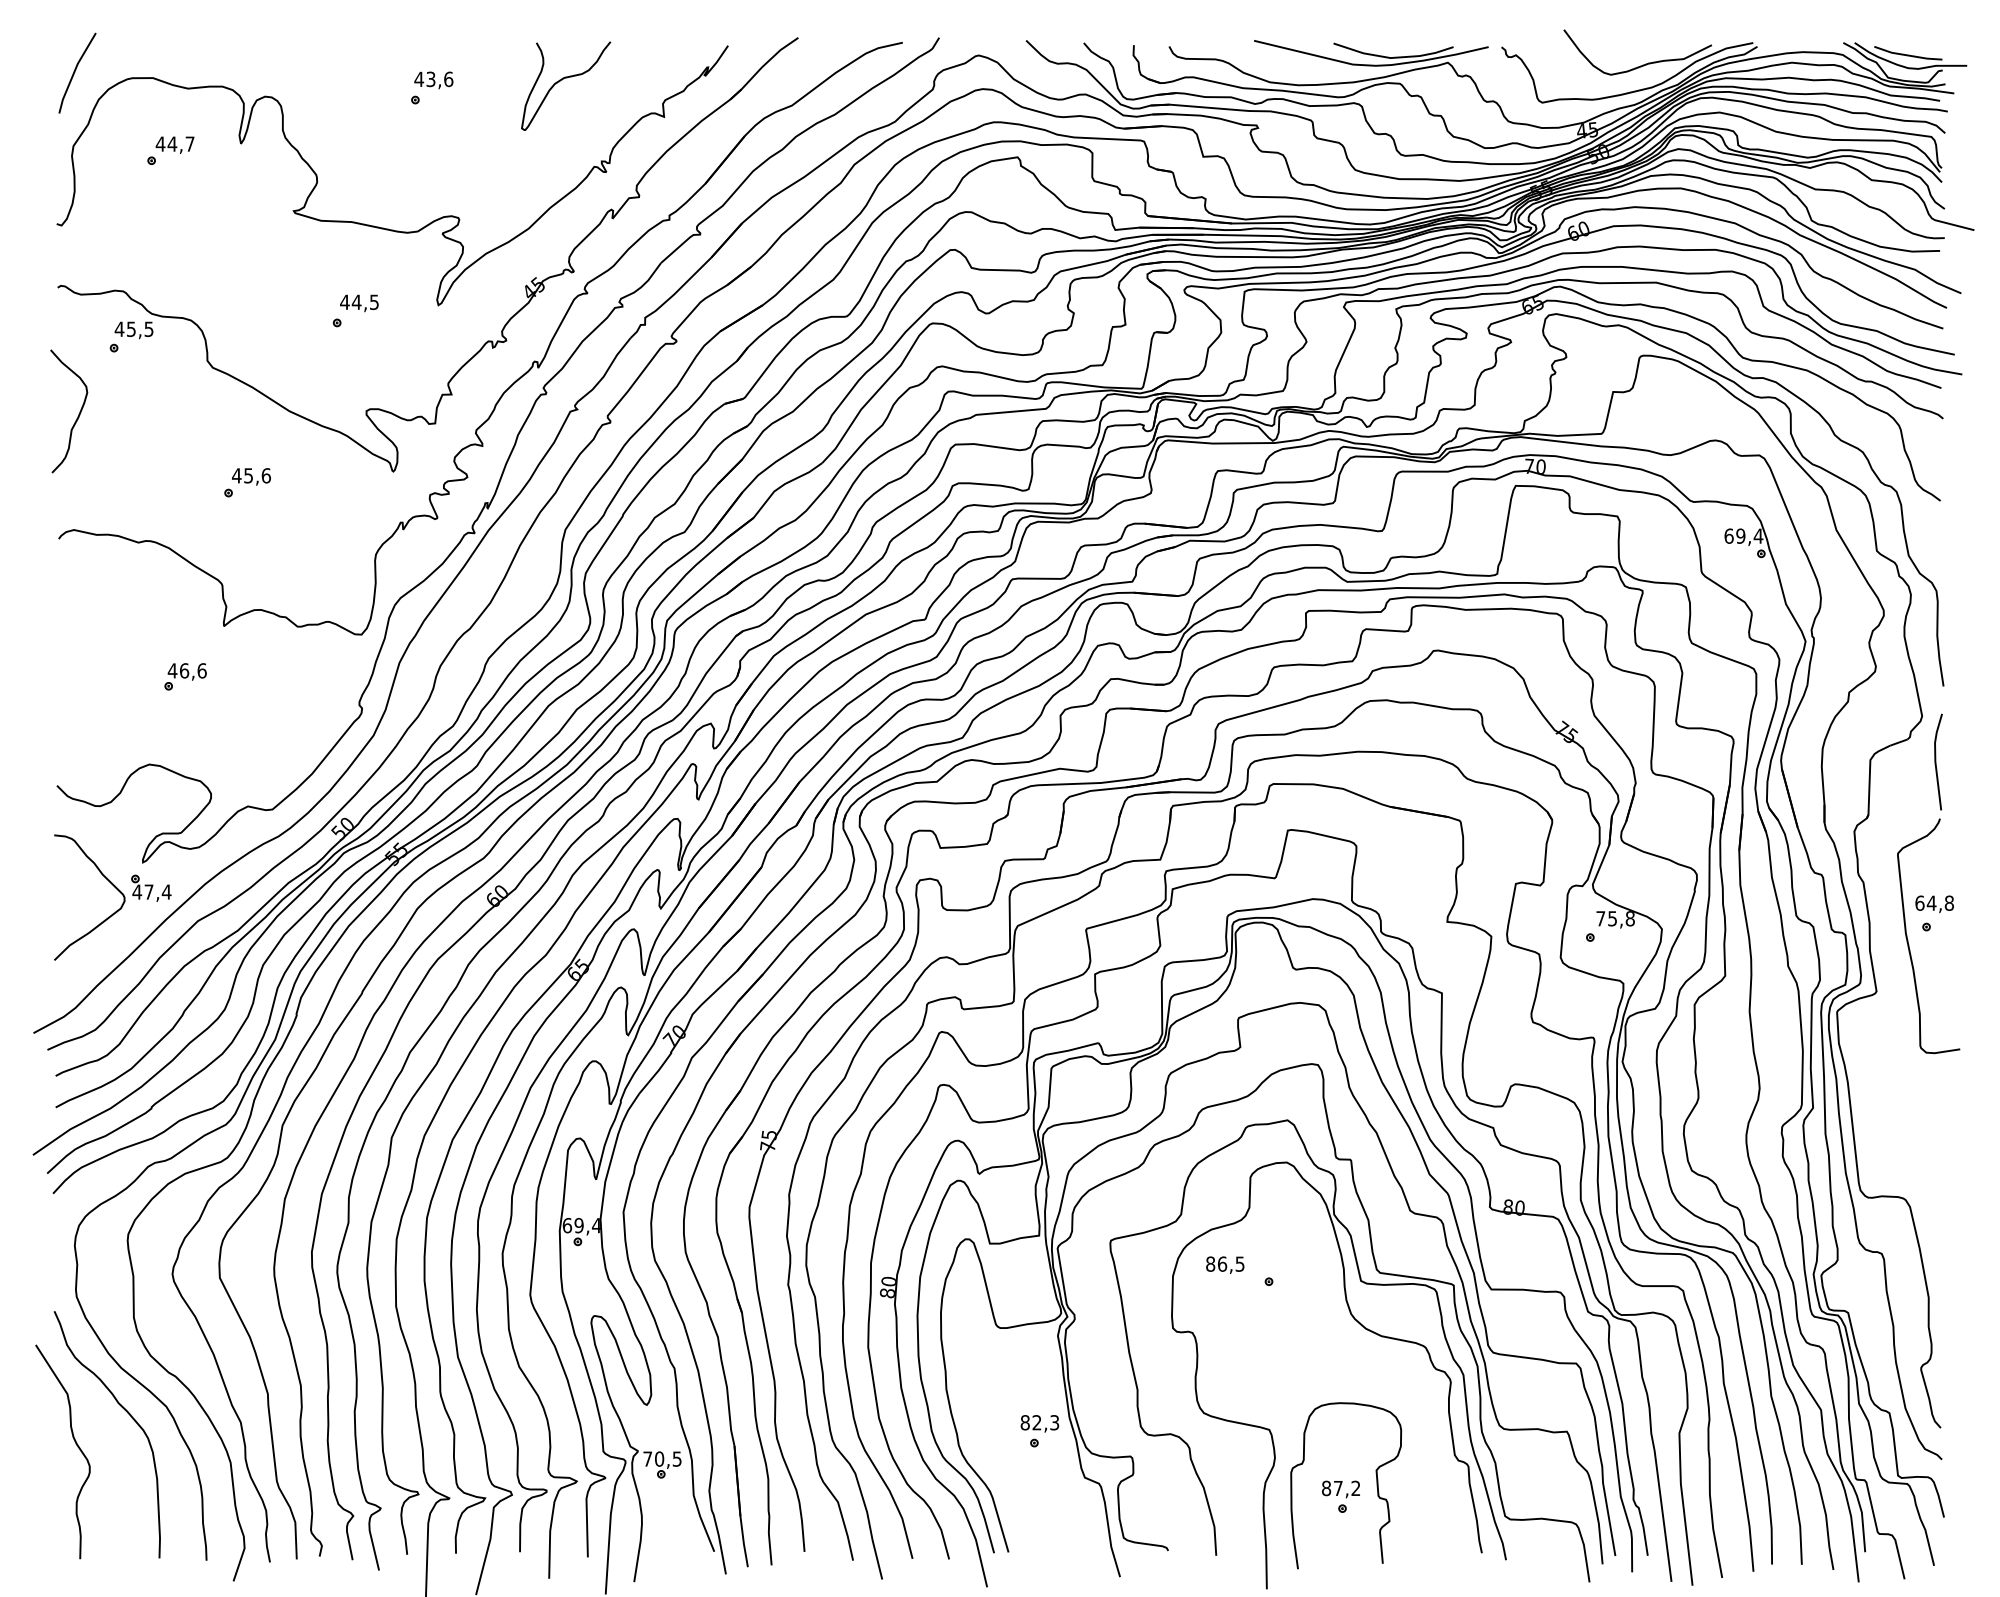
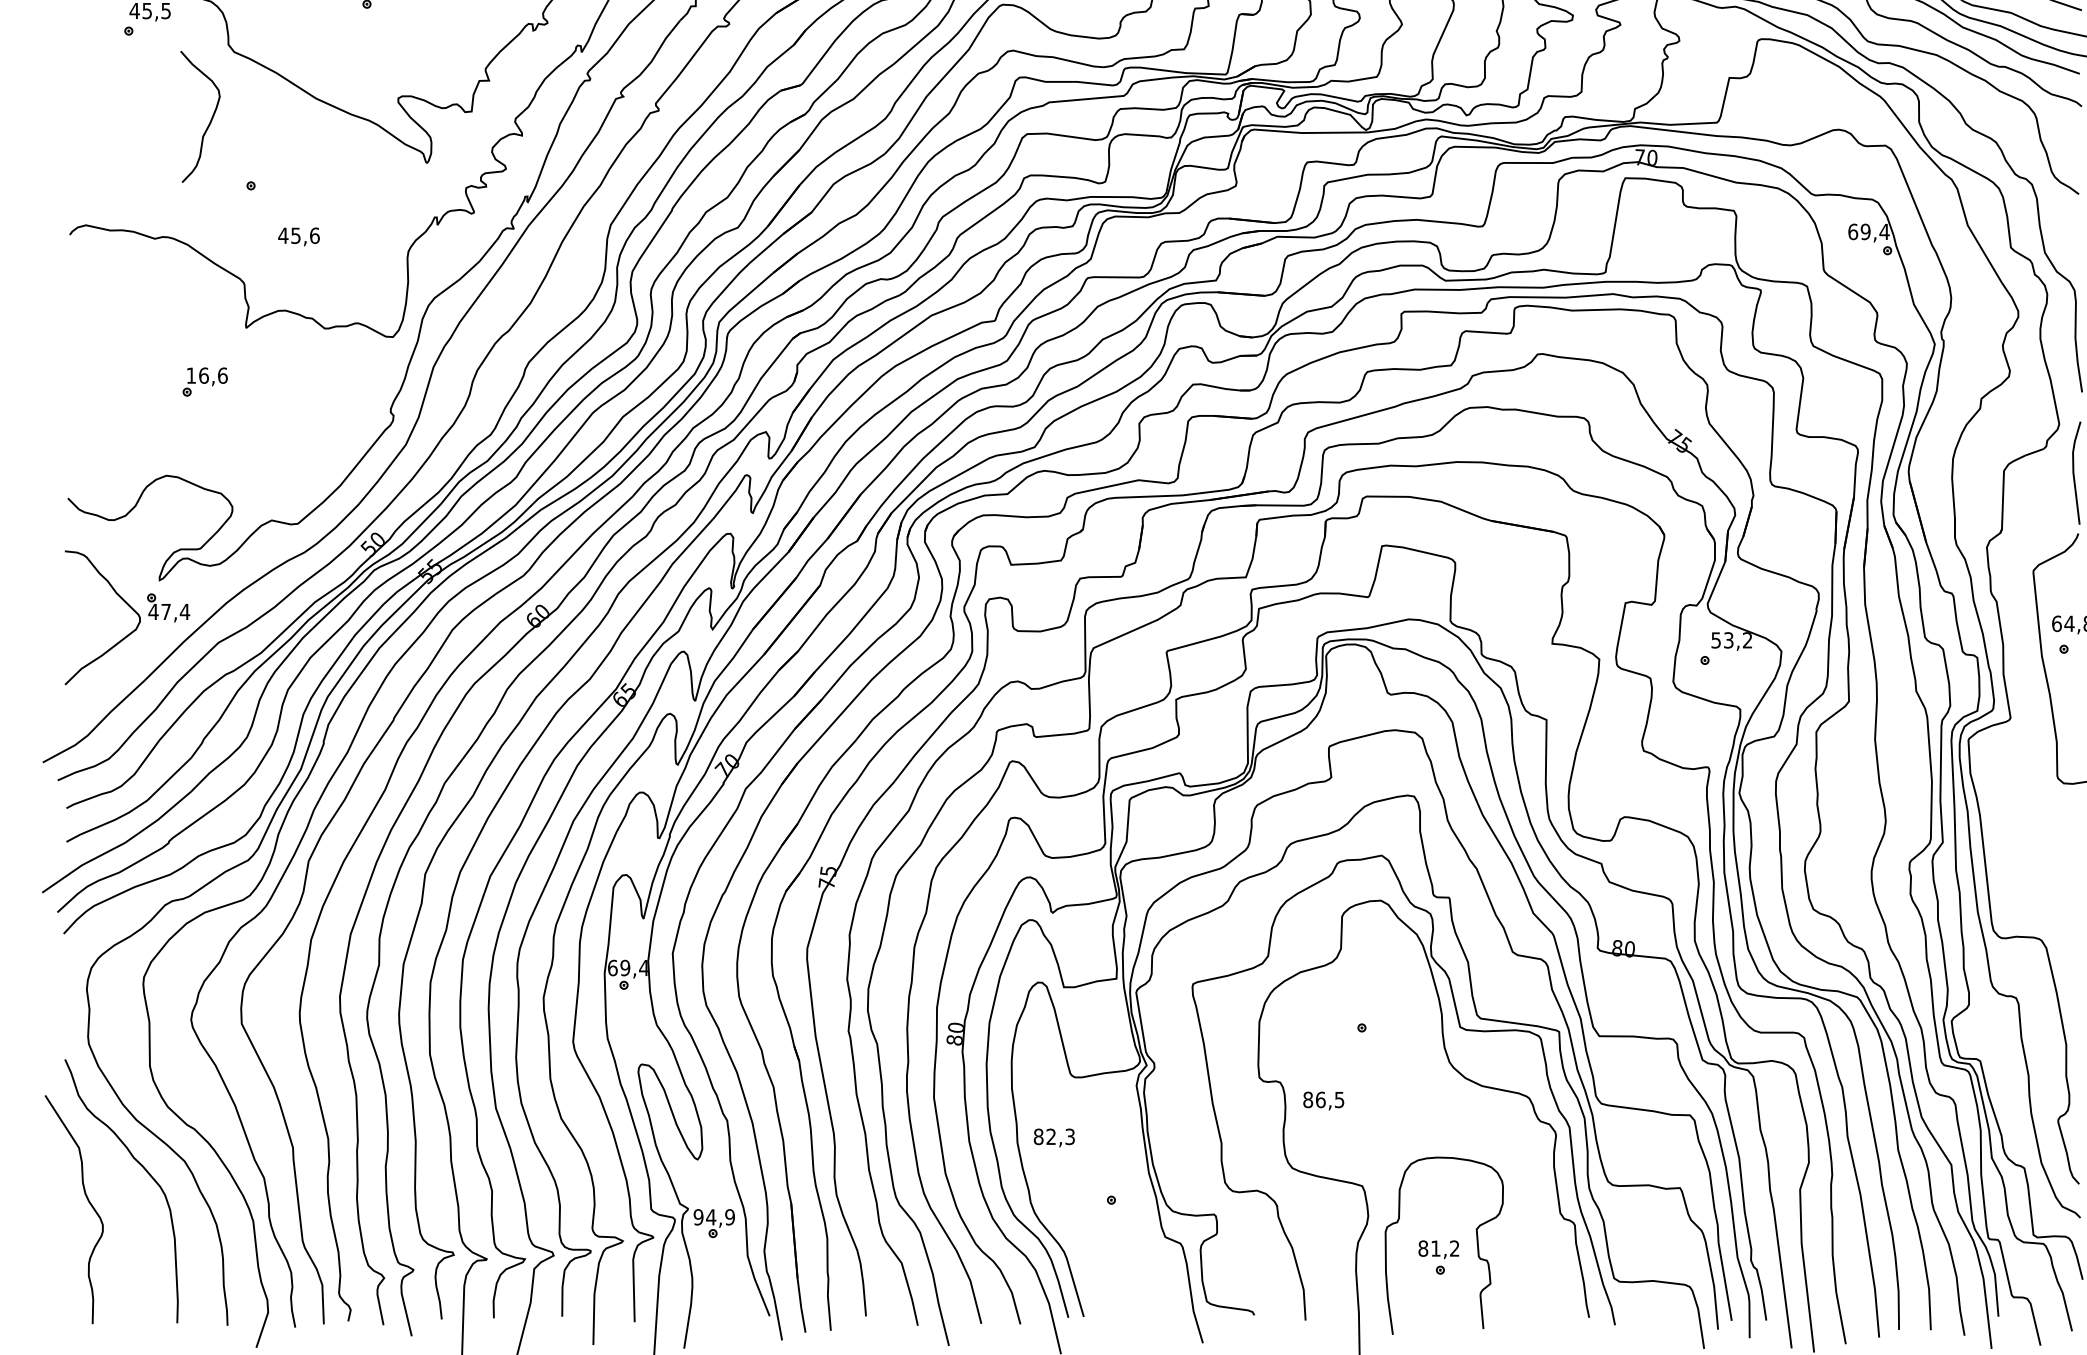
curve: (77, 416) -> (209, 122), moved
text: (251, 476) -> (299, 236), moved
text: (172, 670) -> (191, 375), 46,6 -> 16,6
text: (1615, 918) -> (1731, 640), 75,8 -> 53,2
text: (1225, 1264) -> (1324, 1100), moved
text: (1039, 1423) -> (1053, 1137), moved
text: (662, 1458) -> (714, 1216), 70,5 -> 94,9
text: (1338, 1488) -> (1436, 1248), 87,2 -> 81,2

